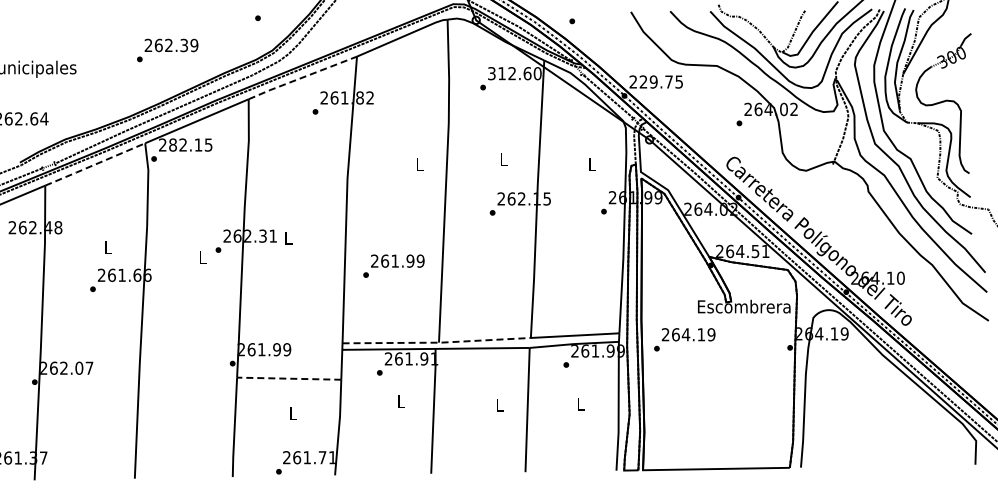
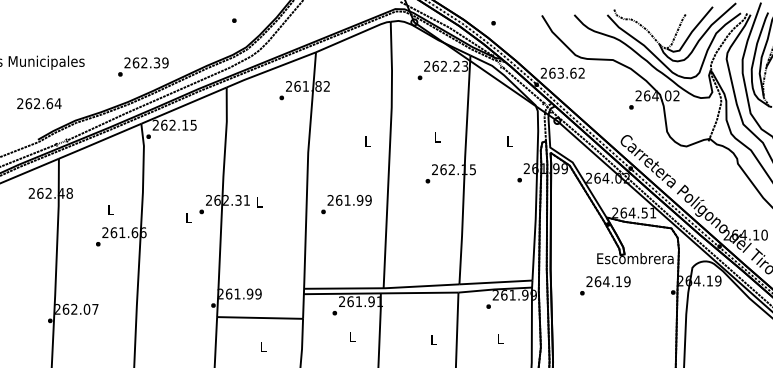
text: (167, 50) -> (143, 67), moved
text: (514, 73) -> (445, 66), 312.60 -> 262.23
line: (302, 77) -> (271, 69), dashed -> solid
text: (660, 81) -> (566, 72), 229.75 -> 263.62
text: (173, 144) -> (164, 124), 282.15 -> 262.15
line: (94, 164) -> (99, 141), dashed -> solid
text: (393, 265) -> (346, 203), moved
text: (684, 339) -> (605, 285), moved
line: (437, 342) -> (382, 288), dashed -> solid
line: (288, 378) -> (259, 317), dashed -> solid

